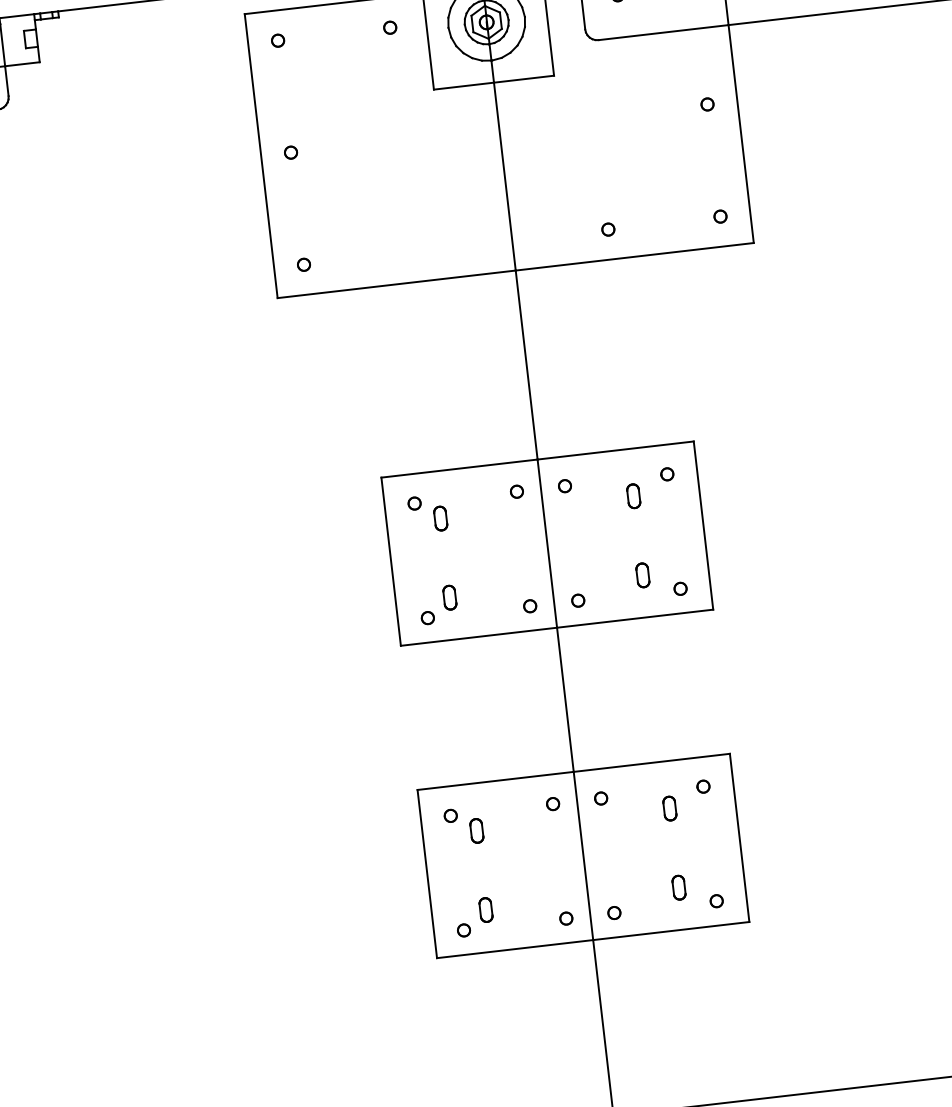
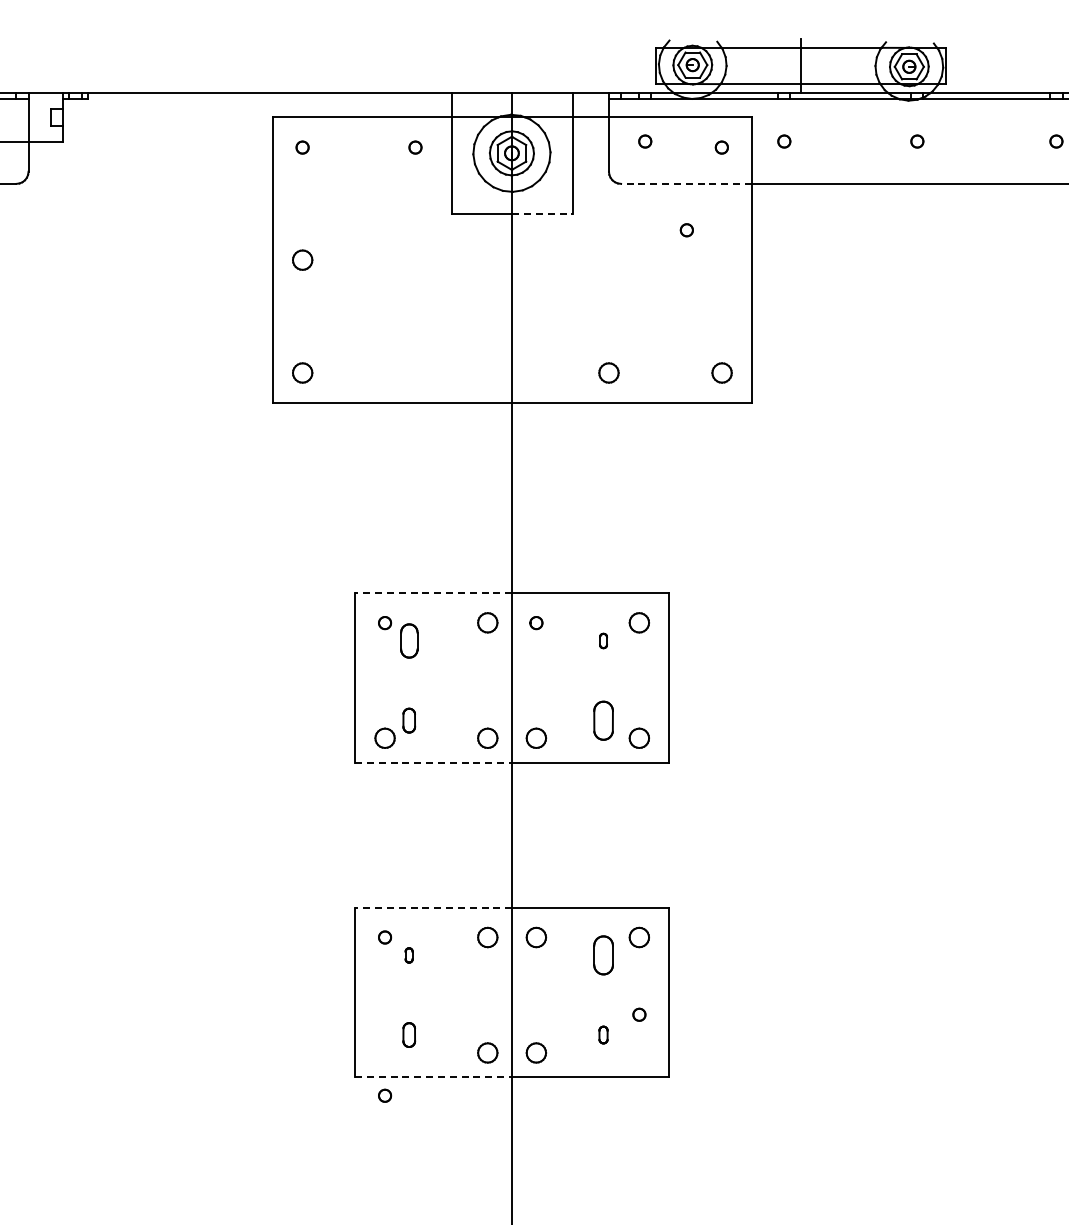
line: (663, 32) -> (686, 183), solid -> dashed
line: (524, 79) -> (542, 214), solid -> dashed
part: (707, 104) -> (686, 230), moved
part: (290, 152) -> (302, 260), size x1.6
part: (720, 216) -> (721, 373), size x1.6
part: (607, 229) -> (608, 373), size x1.6
part: (303, 265) -> (302, 373), size x1.6
line: (459, 468) -> (433, 593), solid -> dashed
part: (667, 474) -> (639, 623), size x1.6
part: (517, 492) -> (488, 623), size x1.6
part: (633, 495) -> (603, 640), size x0.6
part: (439, 518) -> (408, 640), size x1.4
part: (642, 575) -> (603, 720), size x1.6
part: (680, 588) -> (639, 738), size x1.6
part: (578, 600) -> (536, 738), size x1.6
part: (530, 606) -> (488, 738), size x1.6
part: (427, 618) -> (384, 738), size x1.6
line: (478, 636) -> (433, 762), solid -> dashed
line: (495, 780) -> (433, 907), solid -> dashed
part: (703, 786) -> (639, 937), size x1.6
part: (601, 798) -> (536, 937), size x1.6
part: (553, 804) -> (488, 937), size x1.6
part: (669, 808) -> (603, 955), size x1.6
part: (476, 831) -> (408, 955), size x0.6
part: (678, 887) -> (603, 1034), size x0.7
part: (716, 900) -> (639, 1014), moved
part: (614, 912) -> (536, 1052), size x1.6
part: (566, 918) -> (488, 1052), size x1.6
part: (464, 930) -> (385, 1095), moved
line: (514, 949) -> (433, 1077), solid -> dashed

